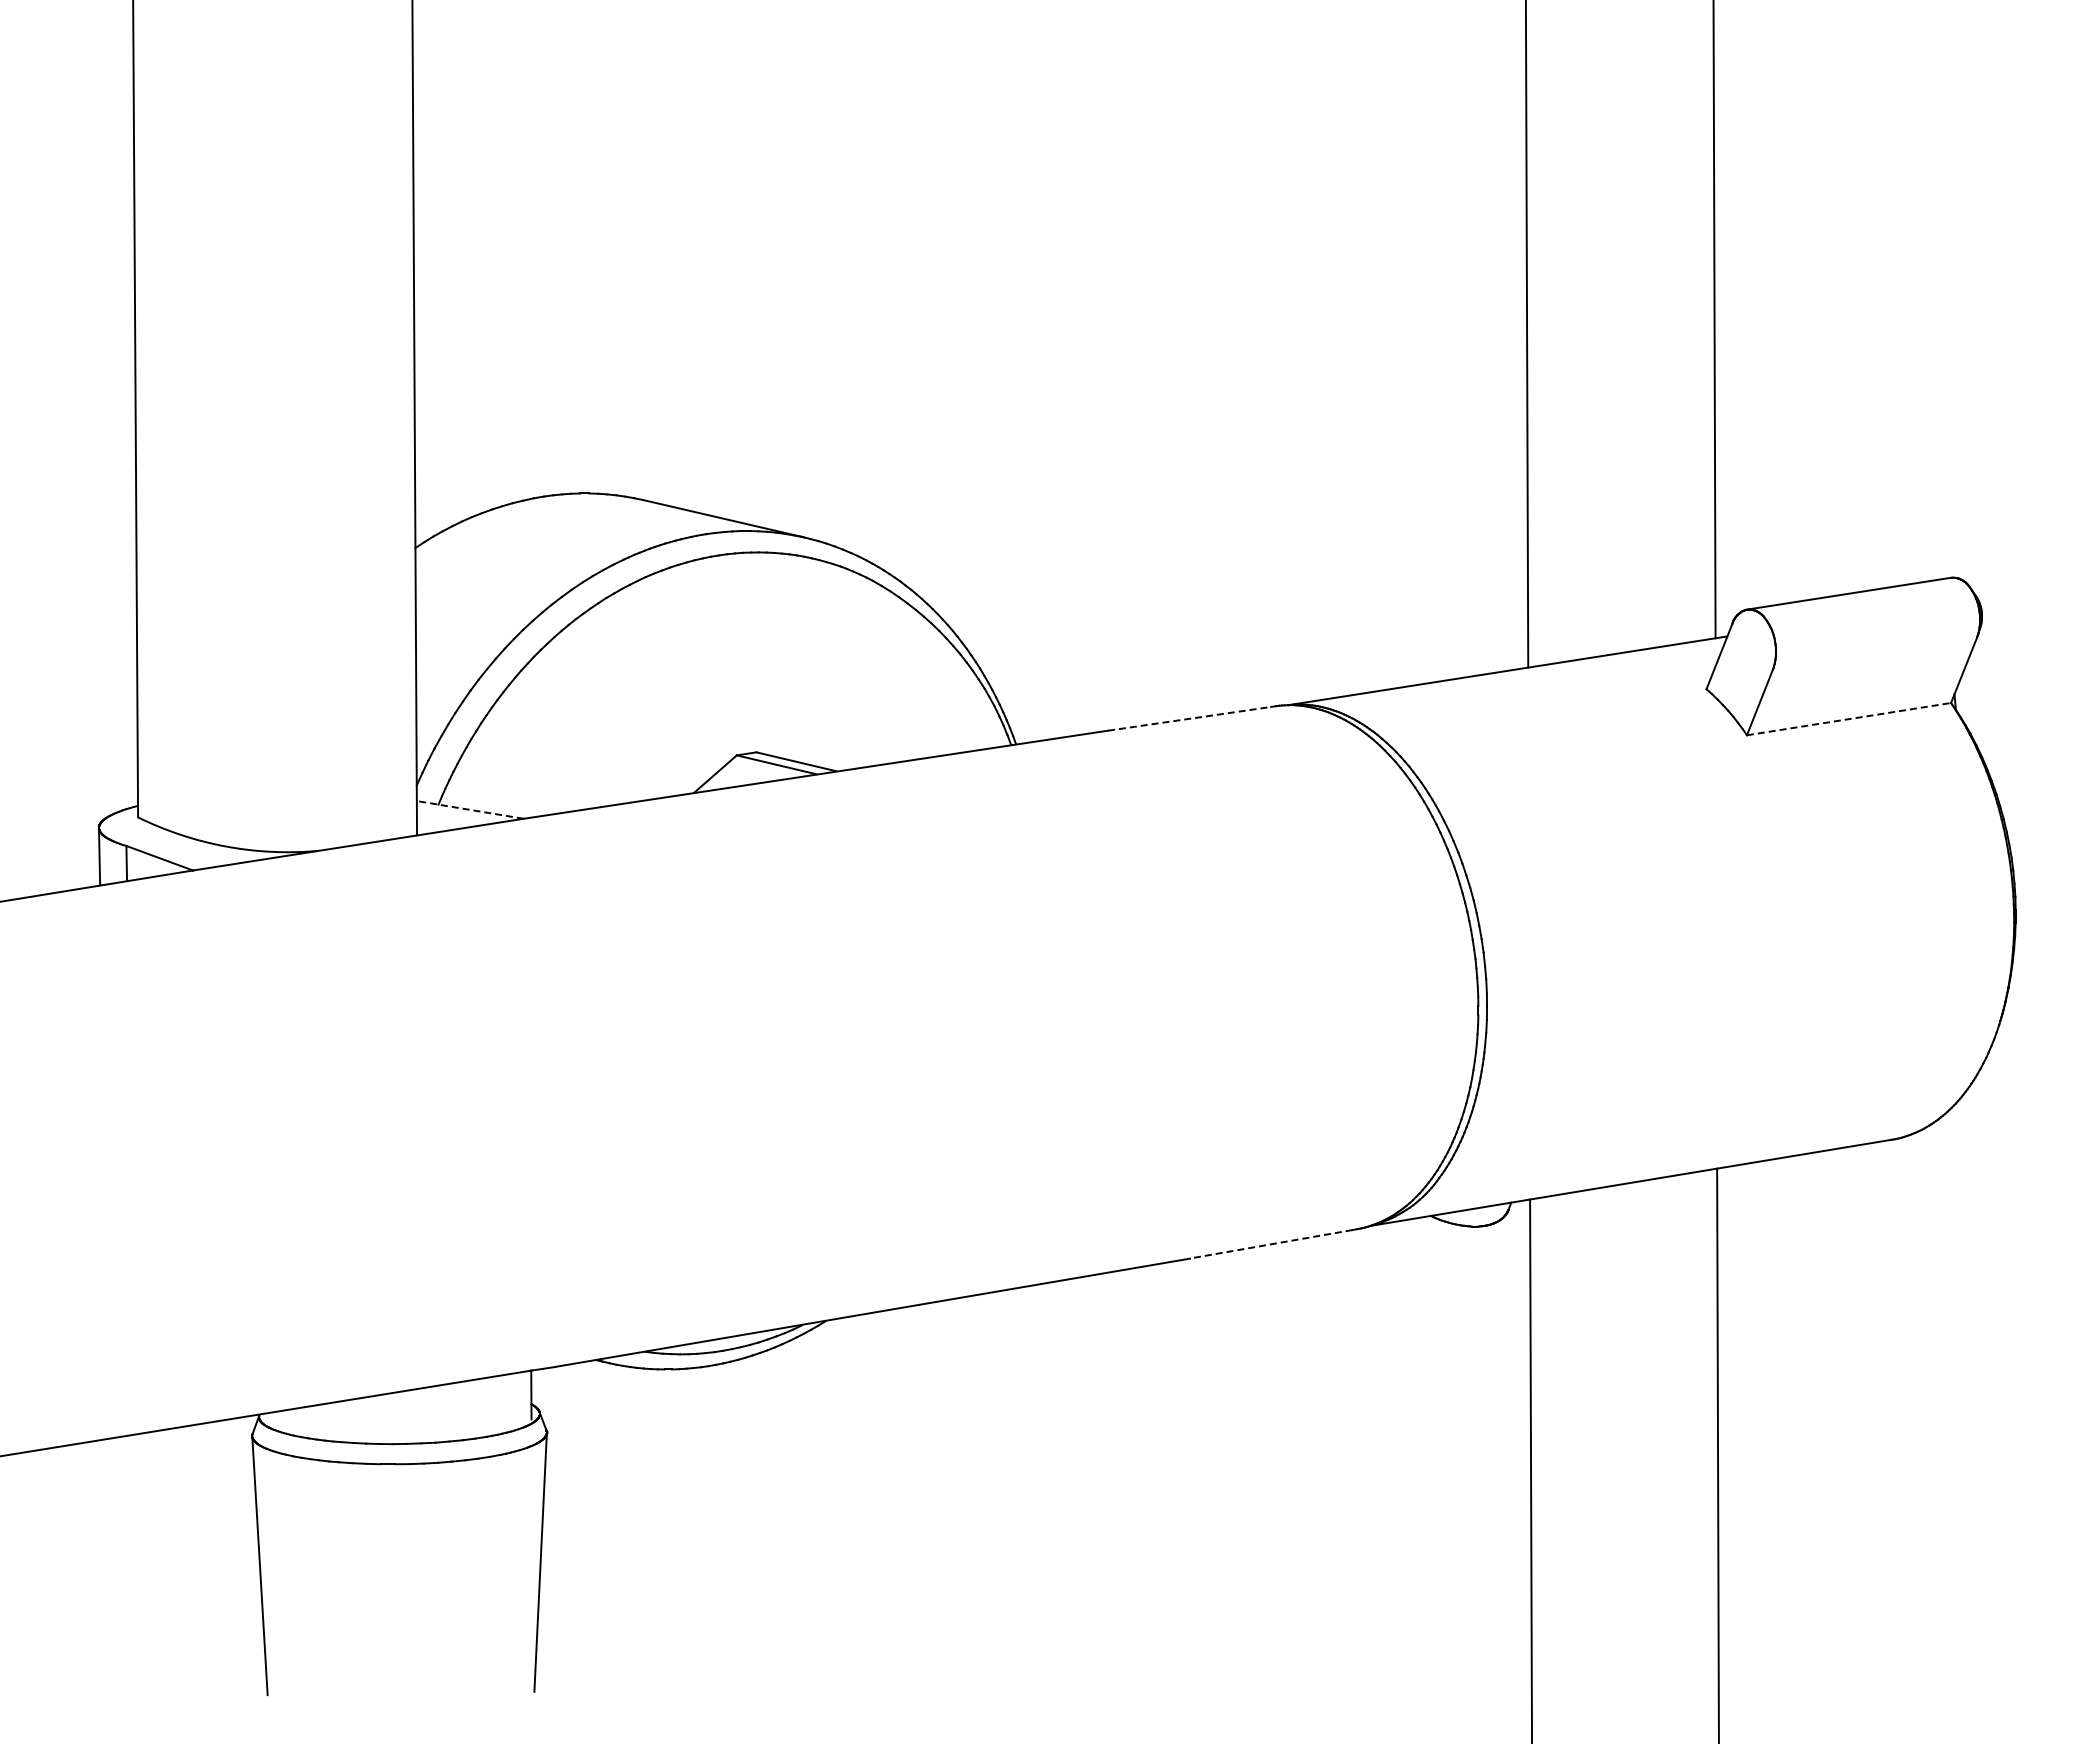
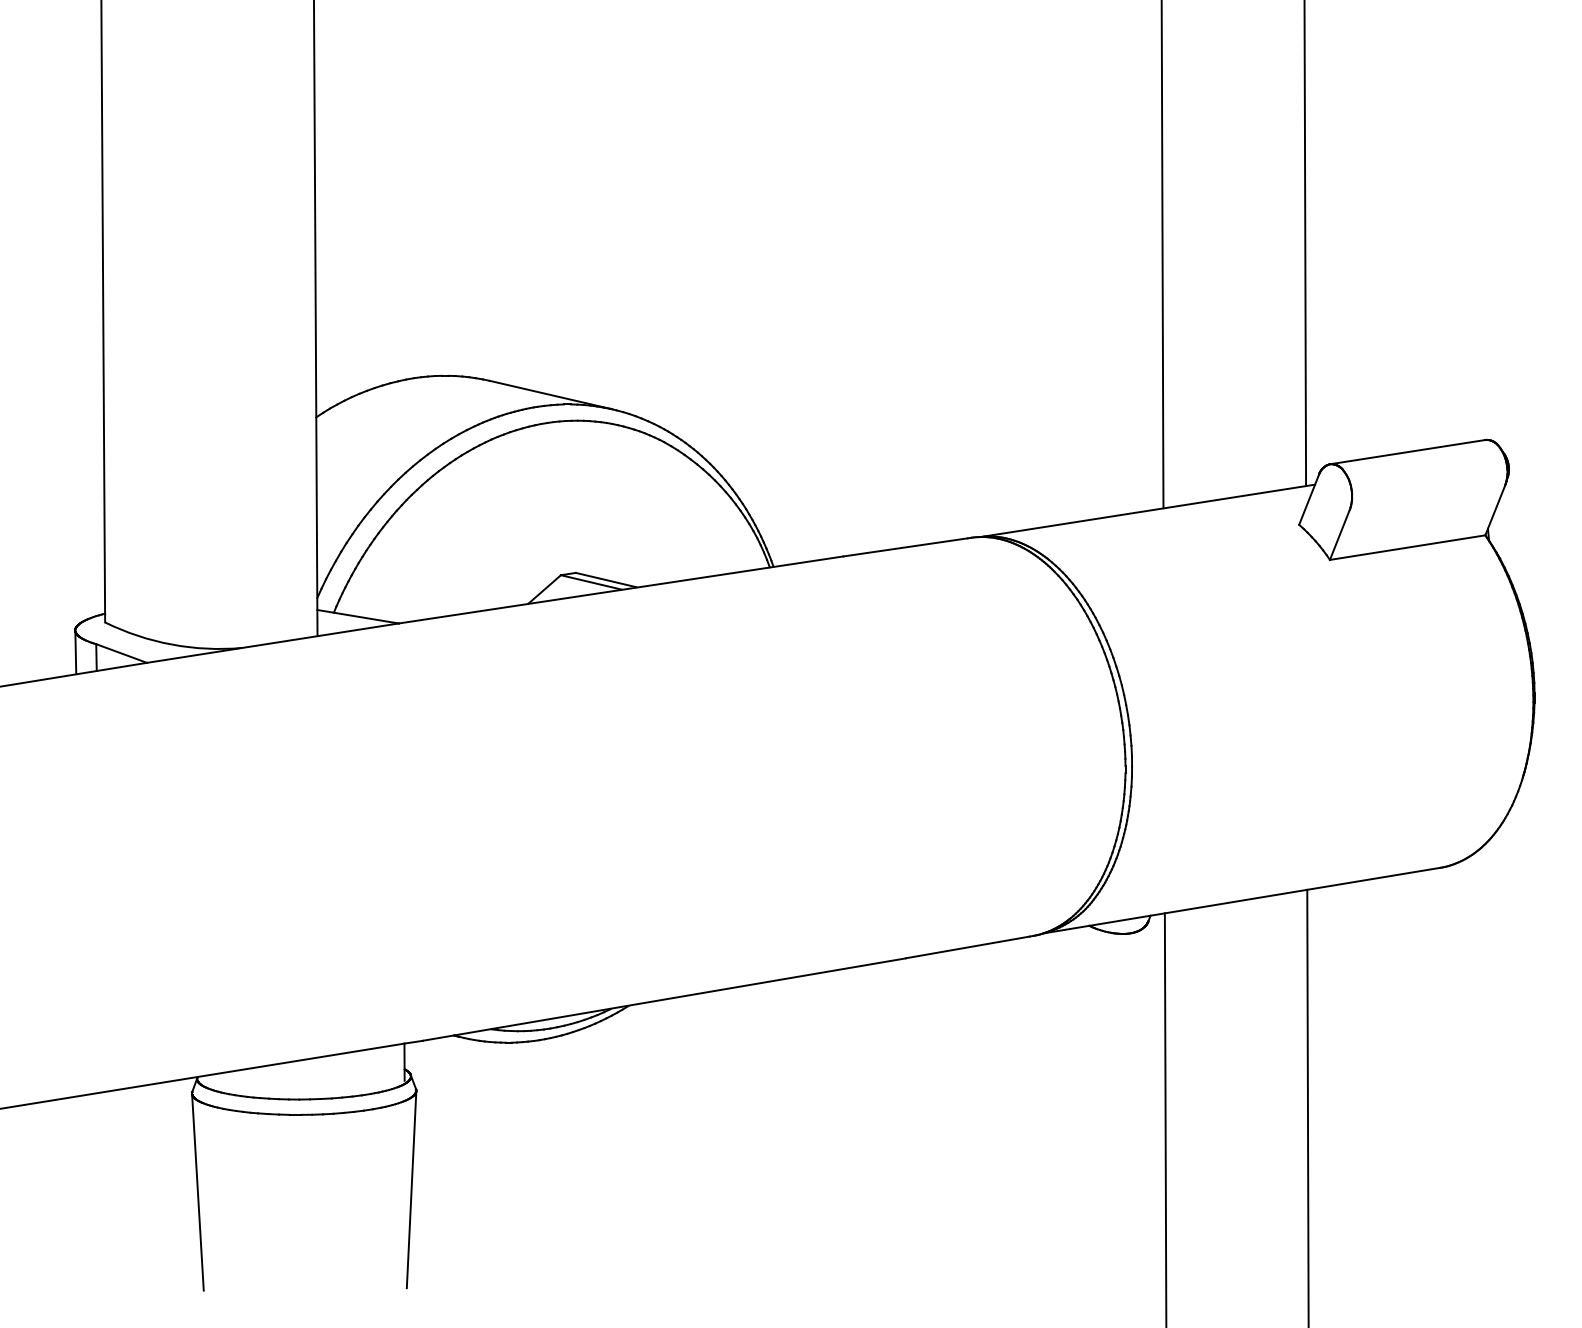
line: (1190, 718) -> (906, 547), dashed -> solid
line: (1849, 719) -> (1408, 547), dashed -> solid
line: (469, 809) -> (357, 616), dashed -> solid
line: (1271, 1244) -> (968, 947), dashed -> solid

